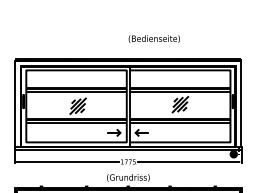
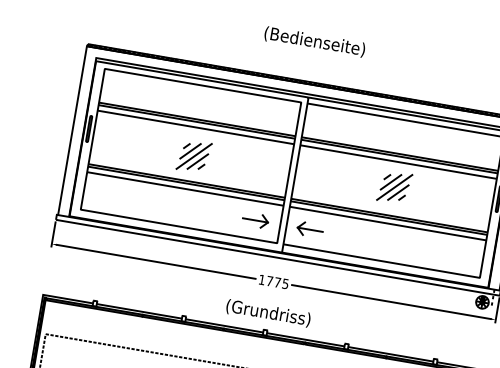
text: (153, 38) -> (313, 40), moved

